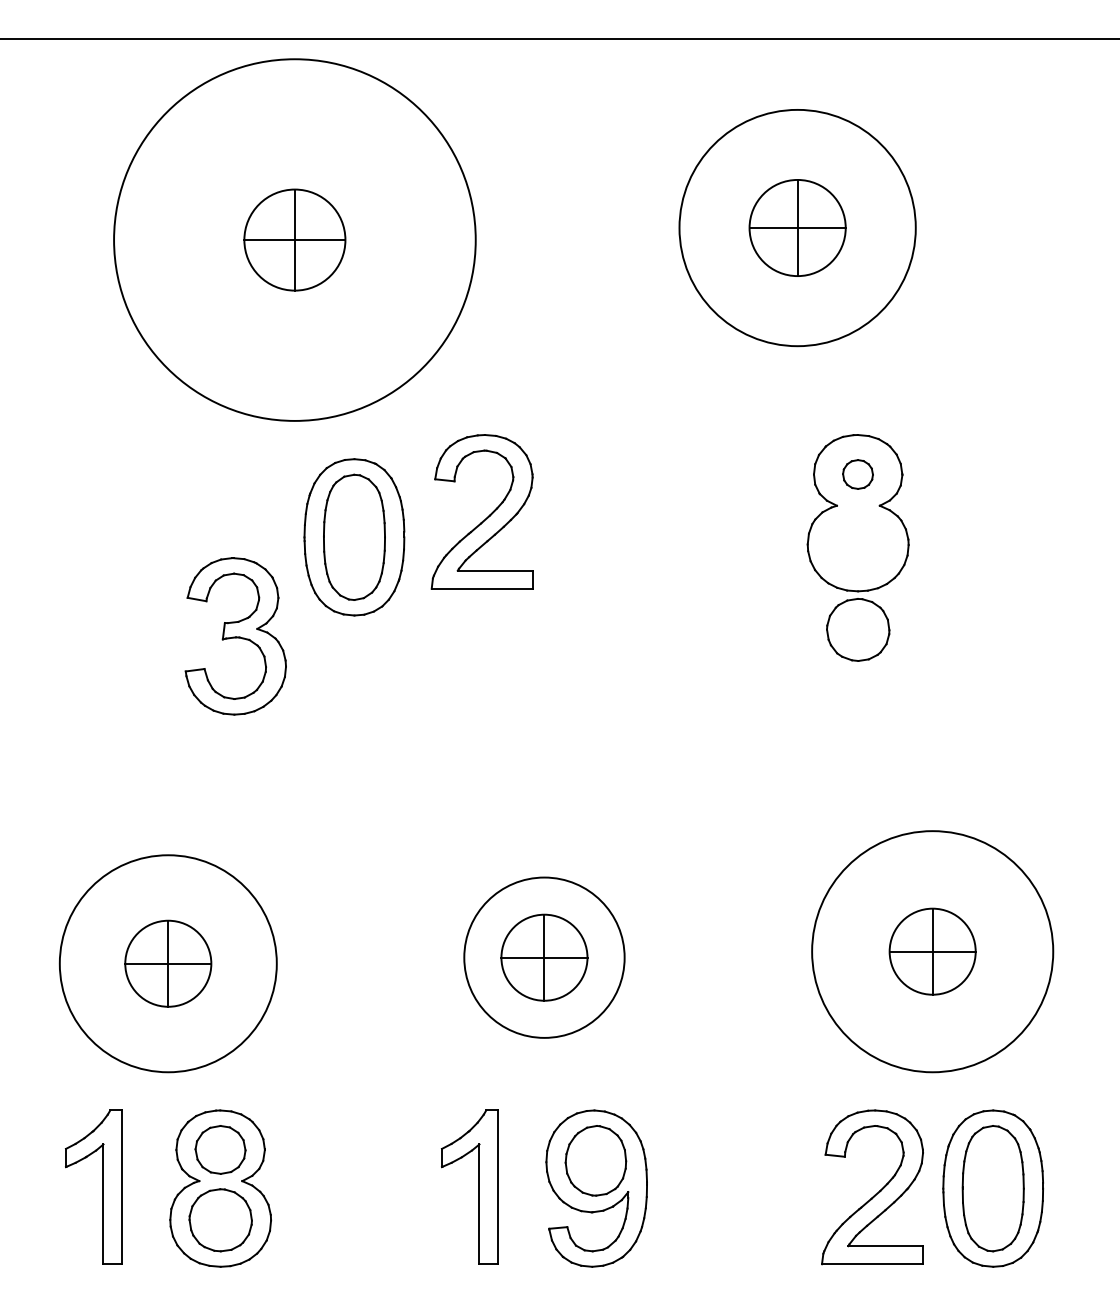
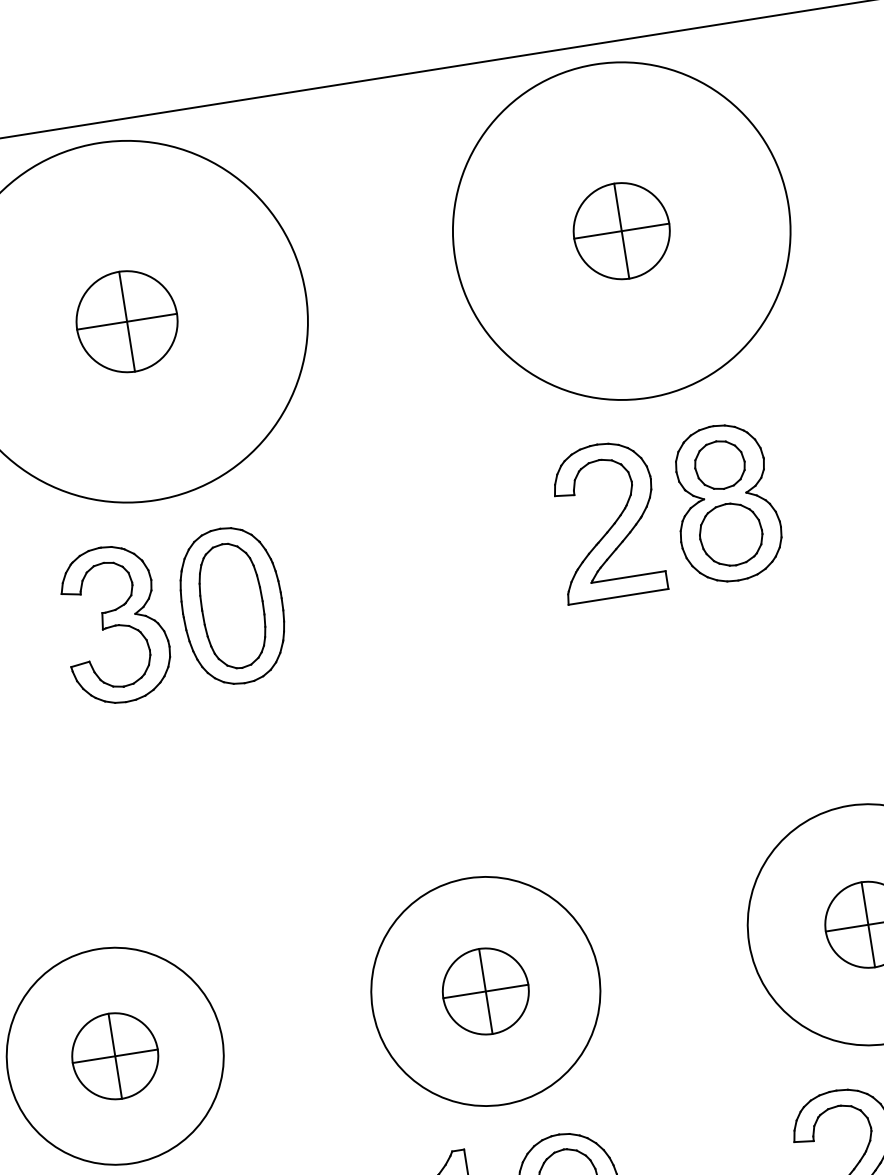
circle: (797, 227) -> (621, 230), size x1.43
part: (857, 474) -> (719, 465), size x1.67
part: (487, 516) -> (612, 524), moved
part: (858, 629) -> (731, 534), moved
part: (235, 636) -> (114, 624), moved
circle: (544, 957) -> (485, 991), size x1.43

